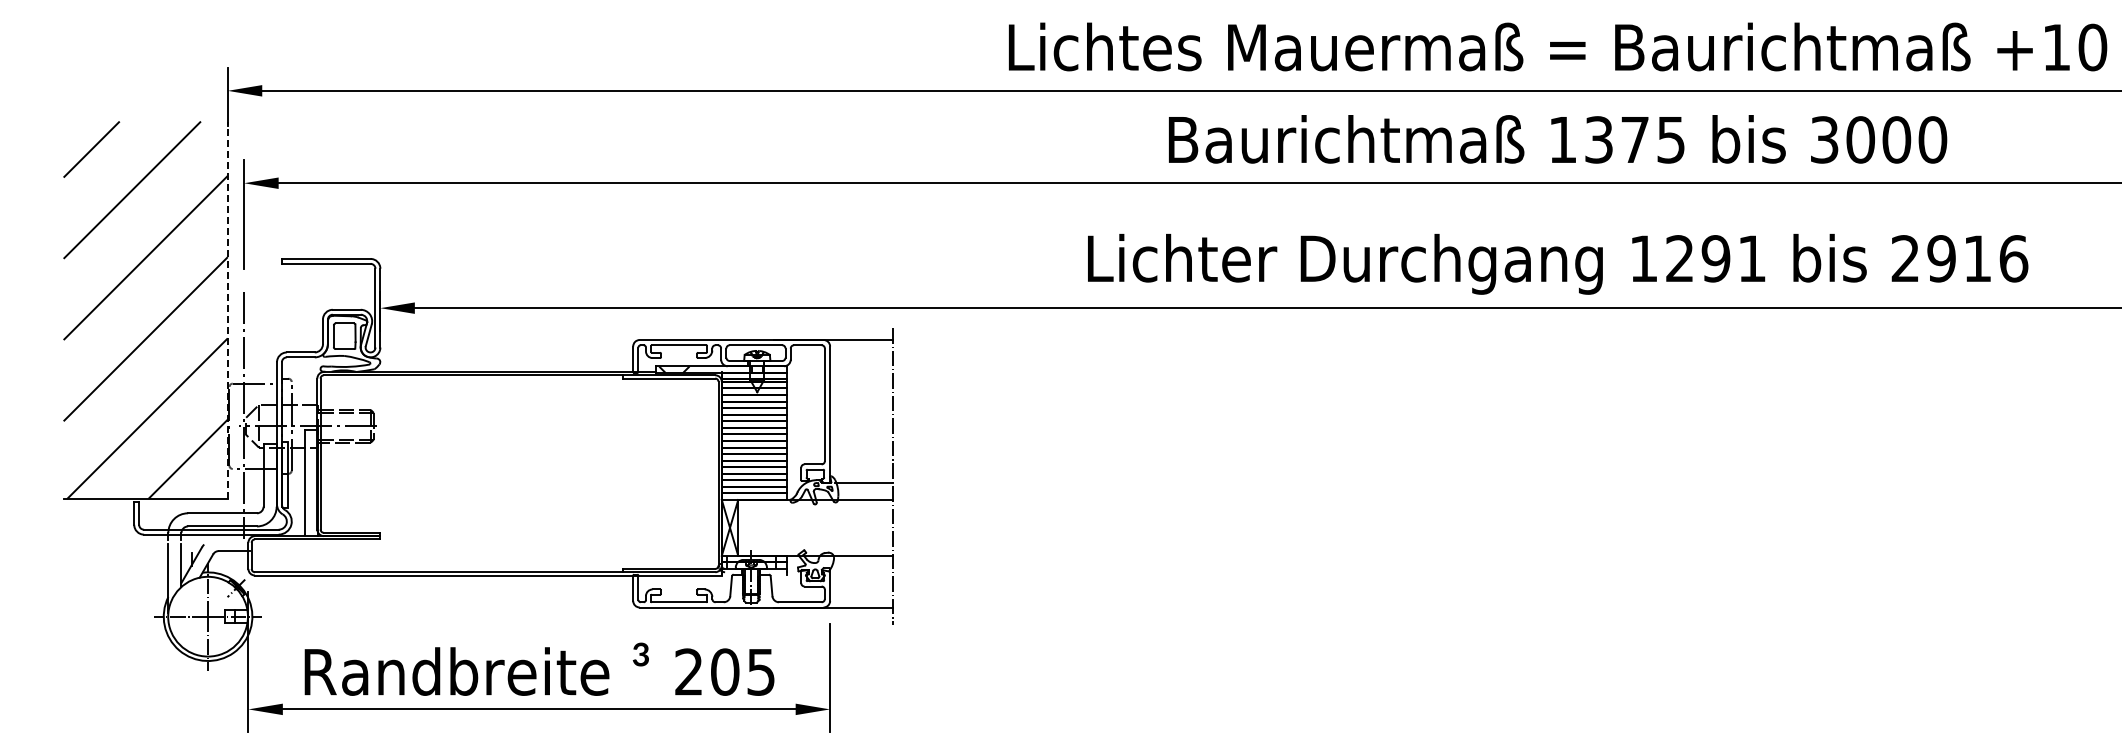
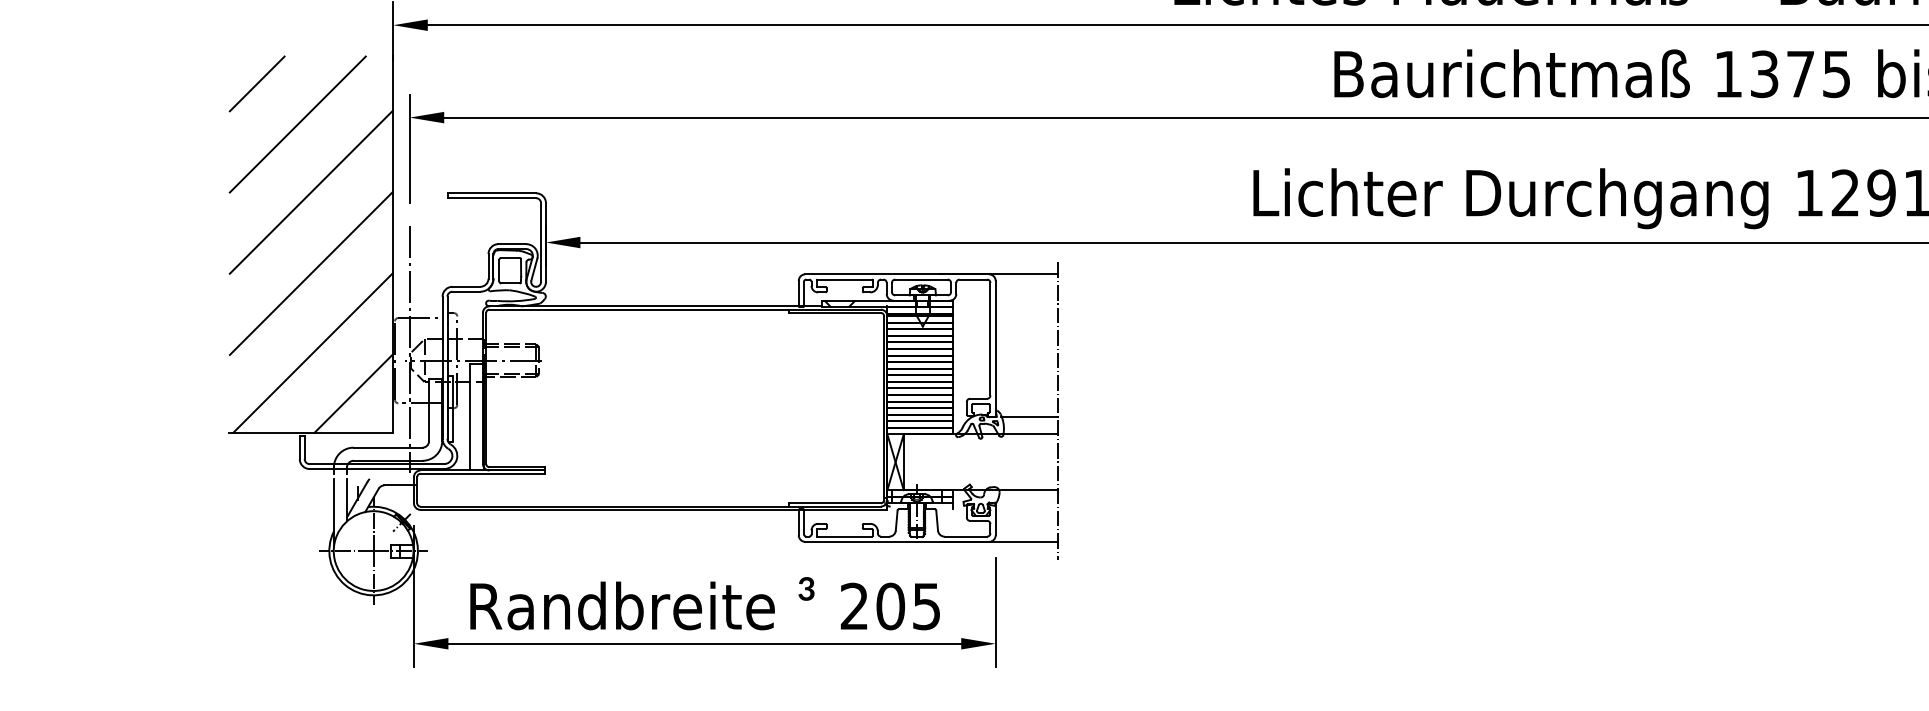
line: (227, 310) -> (393, 244), dashed -> solid

